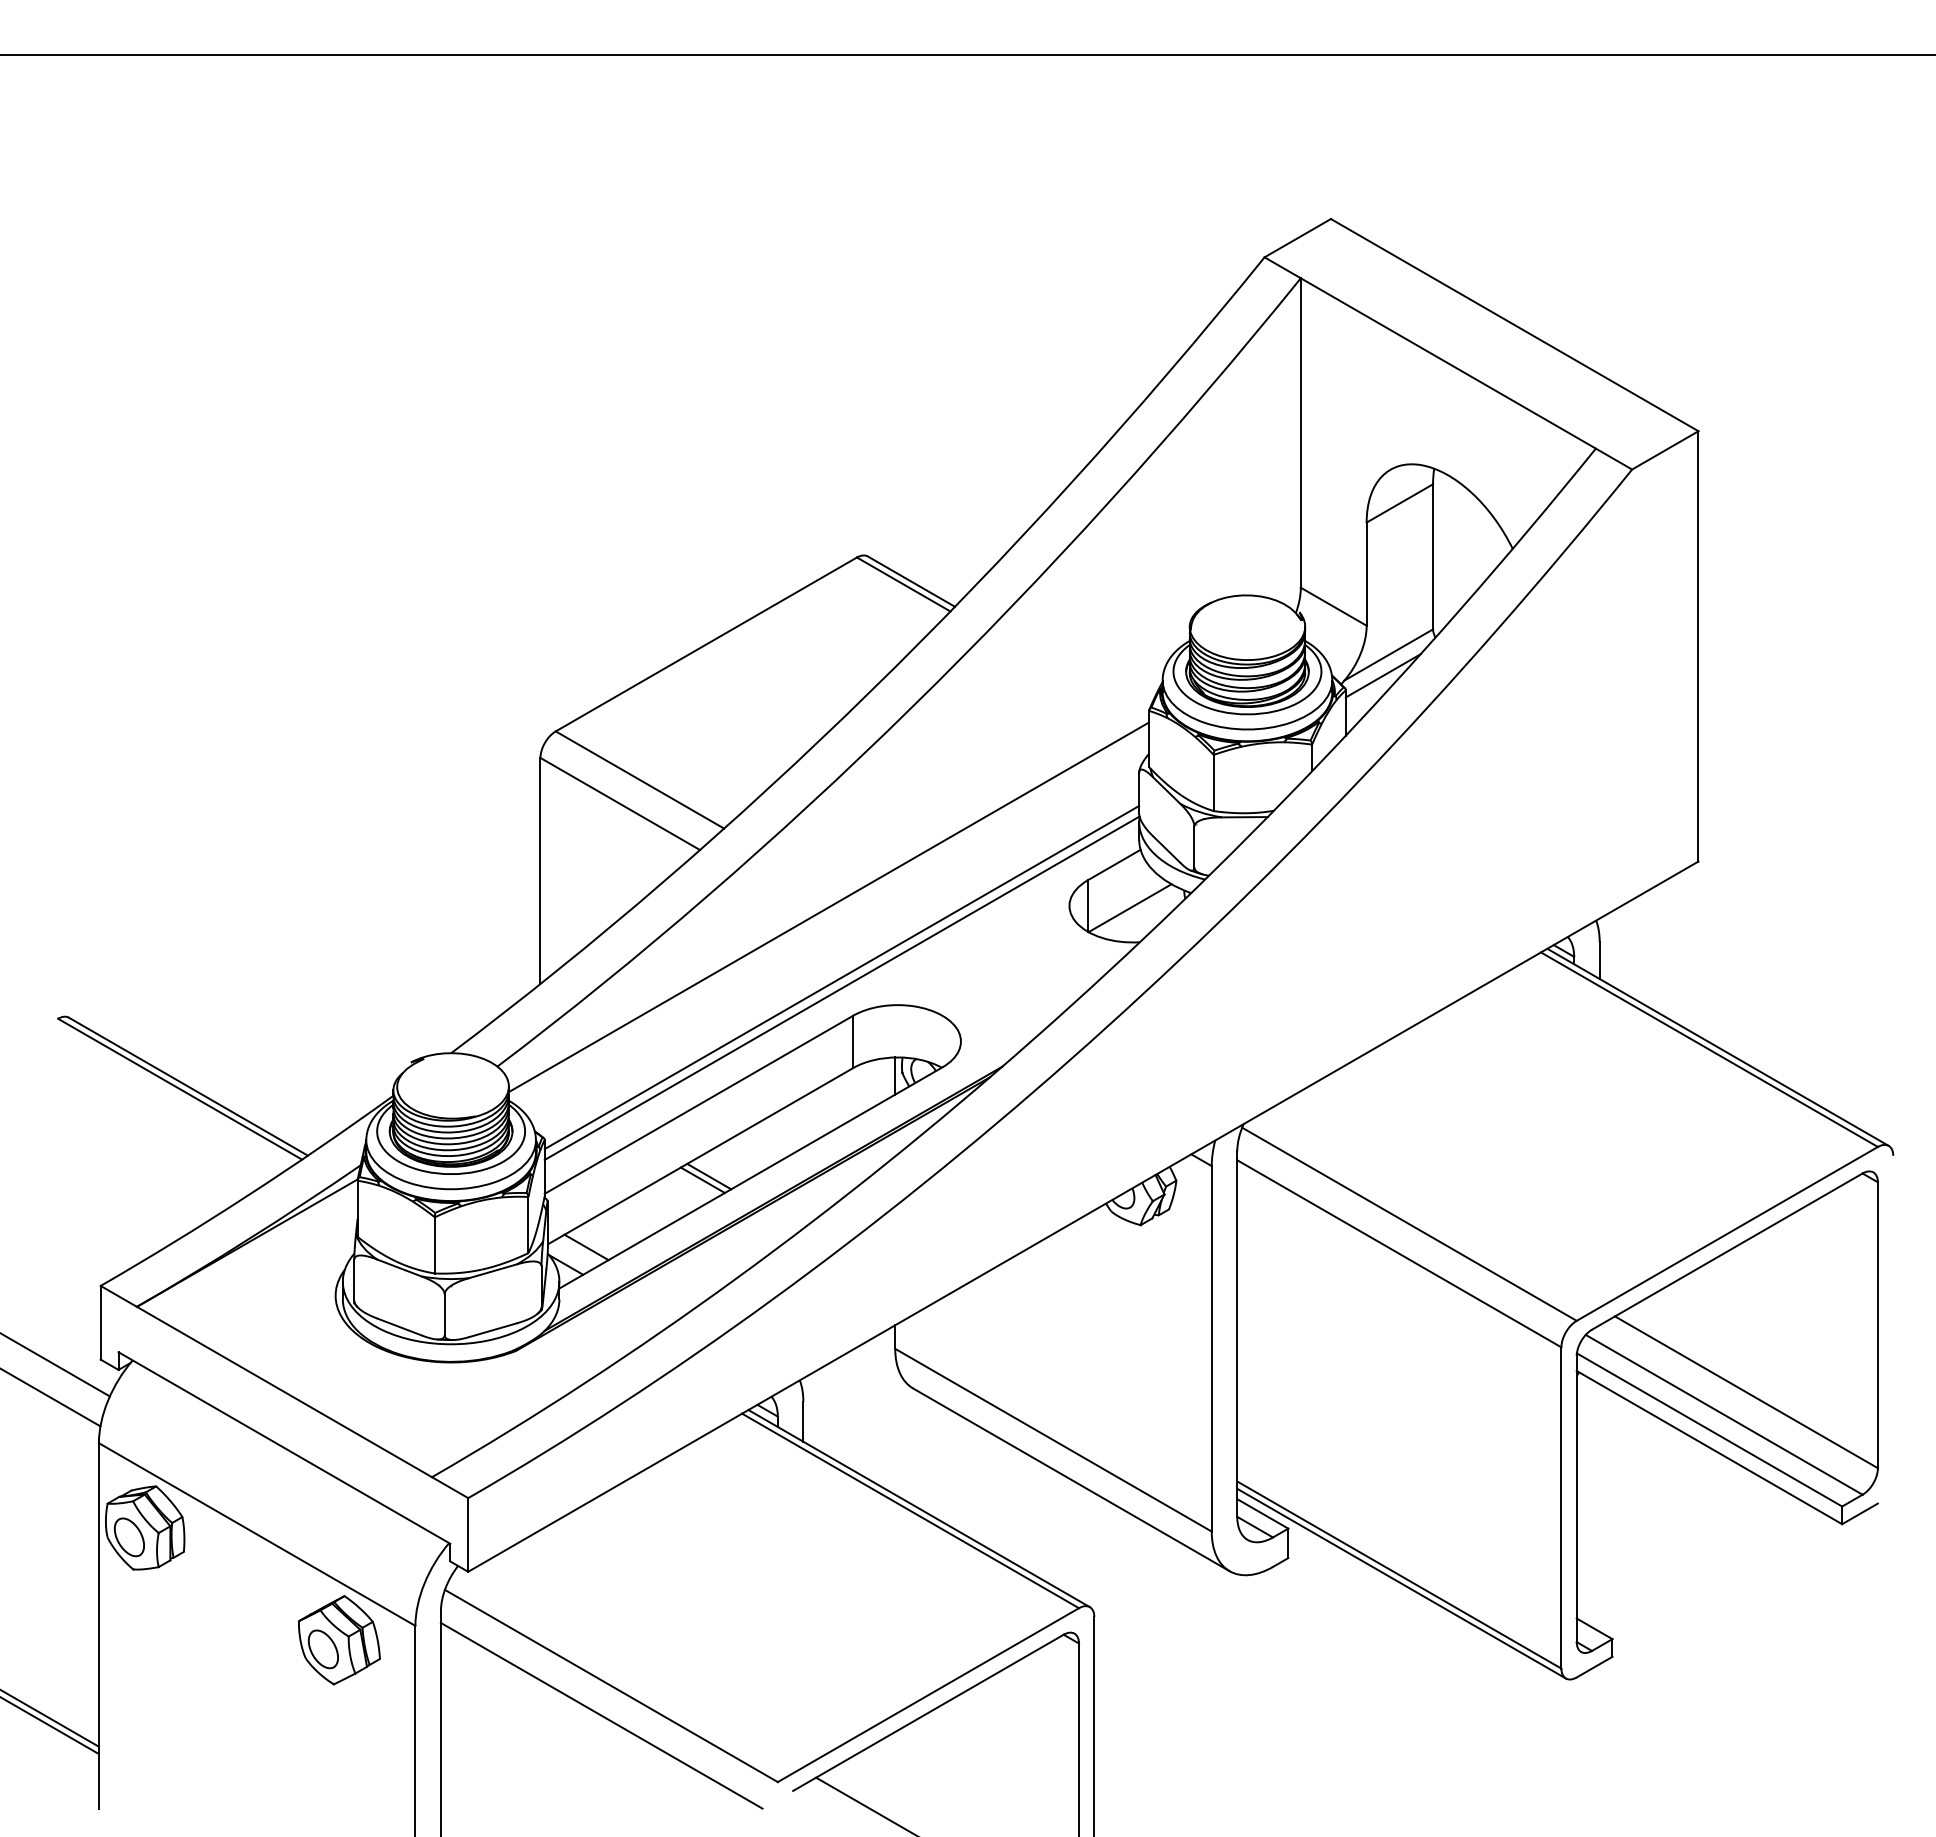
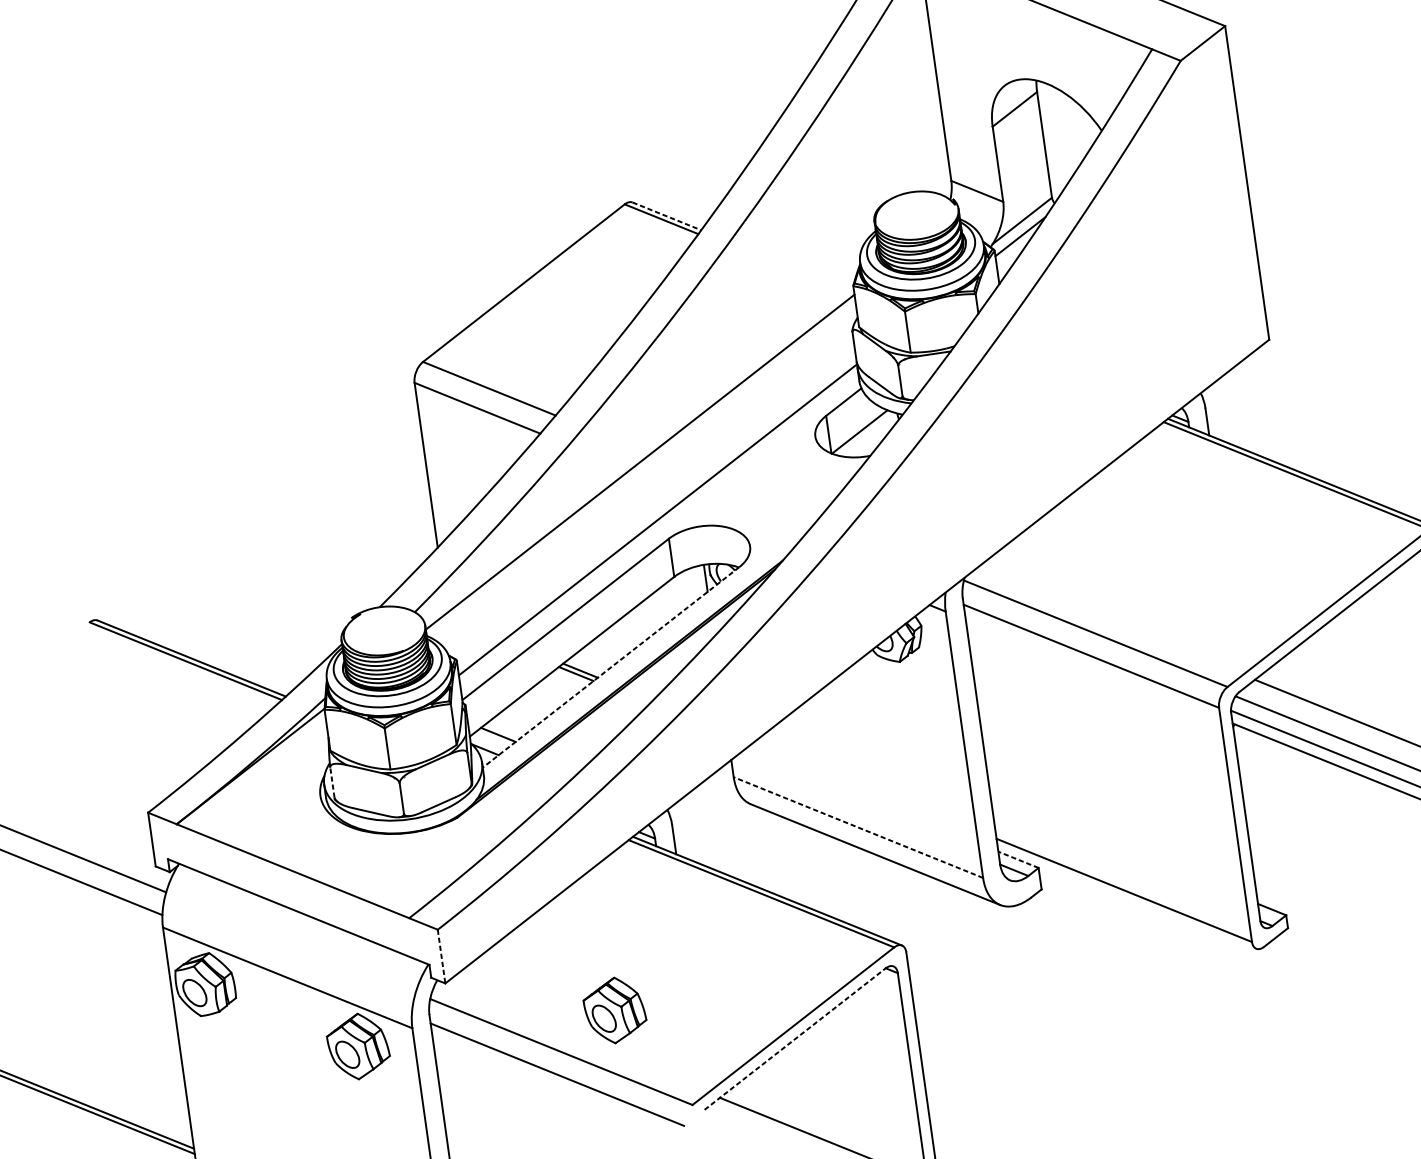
line: (911, 581) -> (666, 216), solid -> dashed
line: (841, 977) -> (656, 512), removed
line: (750, 1178) -> (610, 667), solid -> dashed
line: (354, 1280) -> (332, 782), solid -> dashed
line: (1053, 1440) -> (858, 827), solid -> dashed
line: (1262, 1513) -> (1018, 859), solid -> dashed
line: (468, 1534) -> (441, 956), solid -> dashed
line: (1401, 1583) -> (1126, 896), removed
part: (691, 1640) -> (615, 1010), added
line: (928, 1712) -> (795, 1038), solid -> dashed

